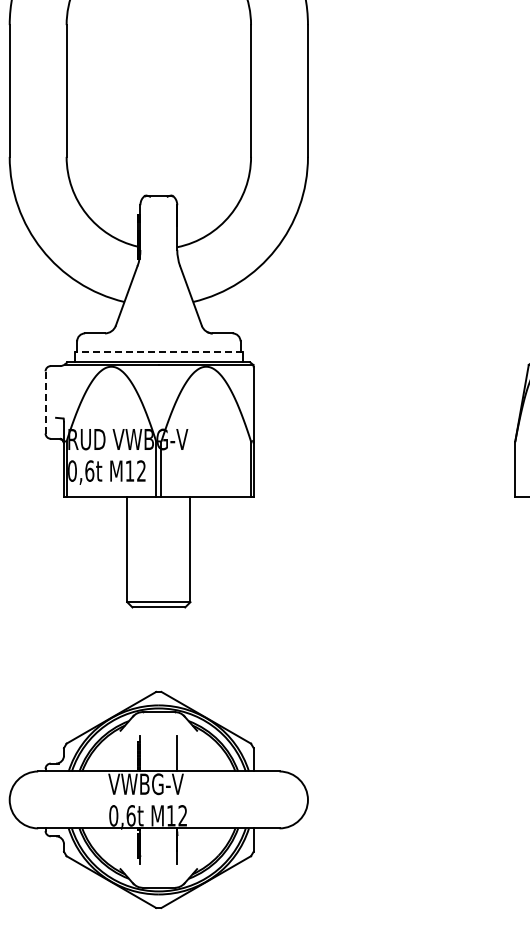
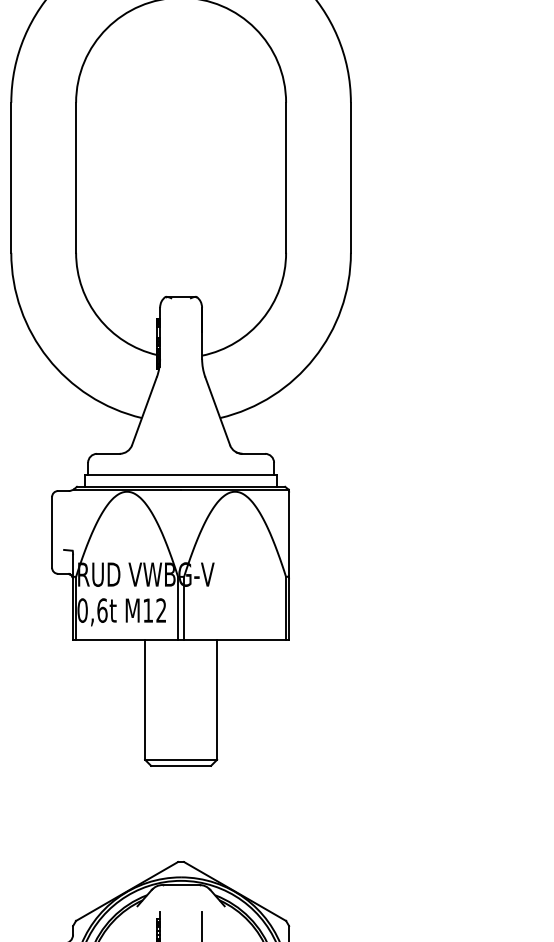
line: (158, 351) -> (180, 474), dashed -> solid
line: (45, 401) -> (52, 531), dashed -> solid

